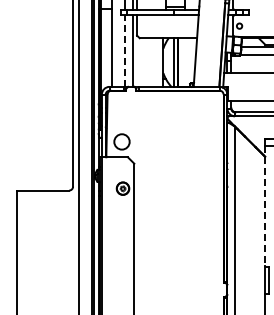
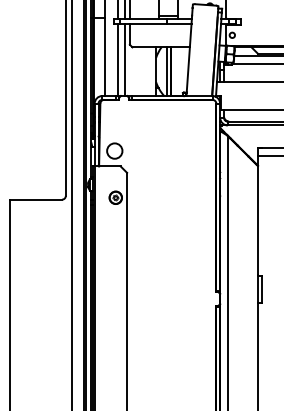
line: (124, 51) -> (117, 60), dashed -> solid
line: (264, 206) -> (257, 215), dashed -> solid

